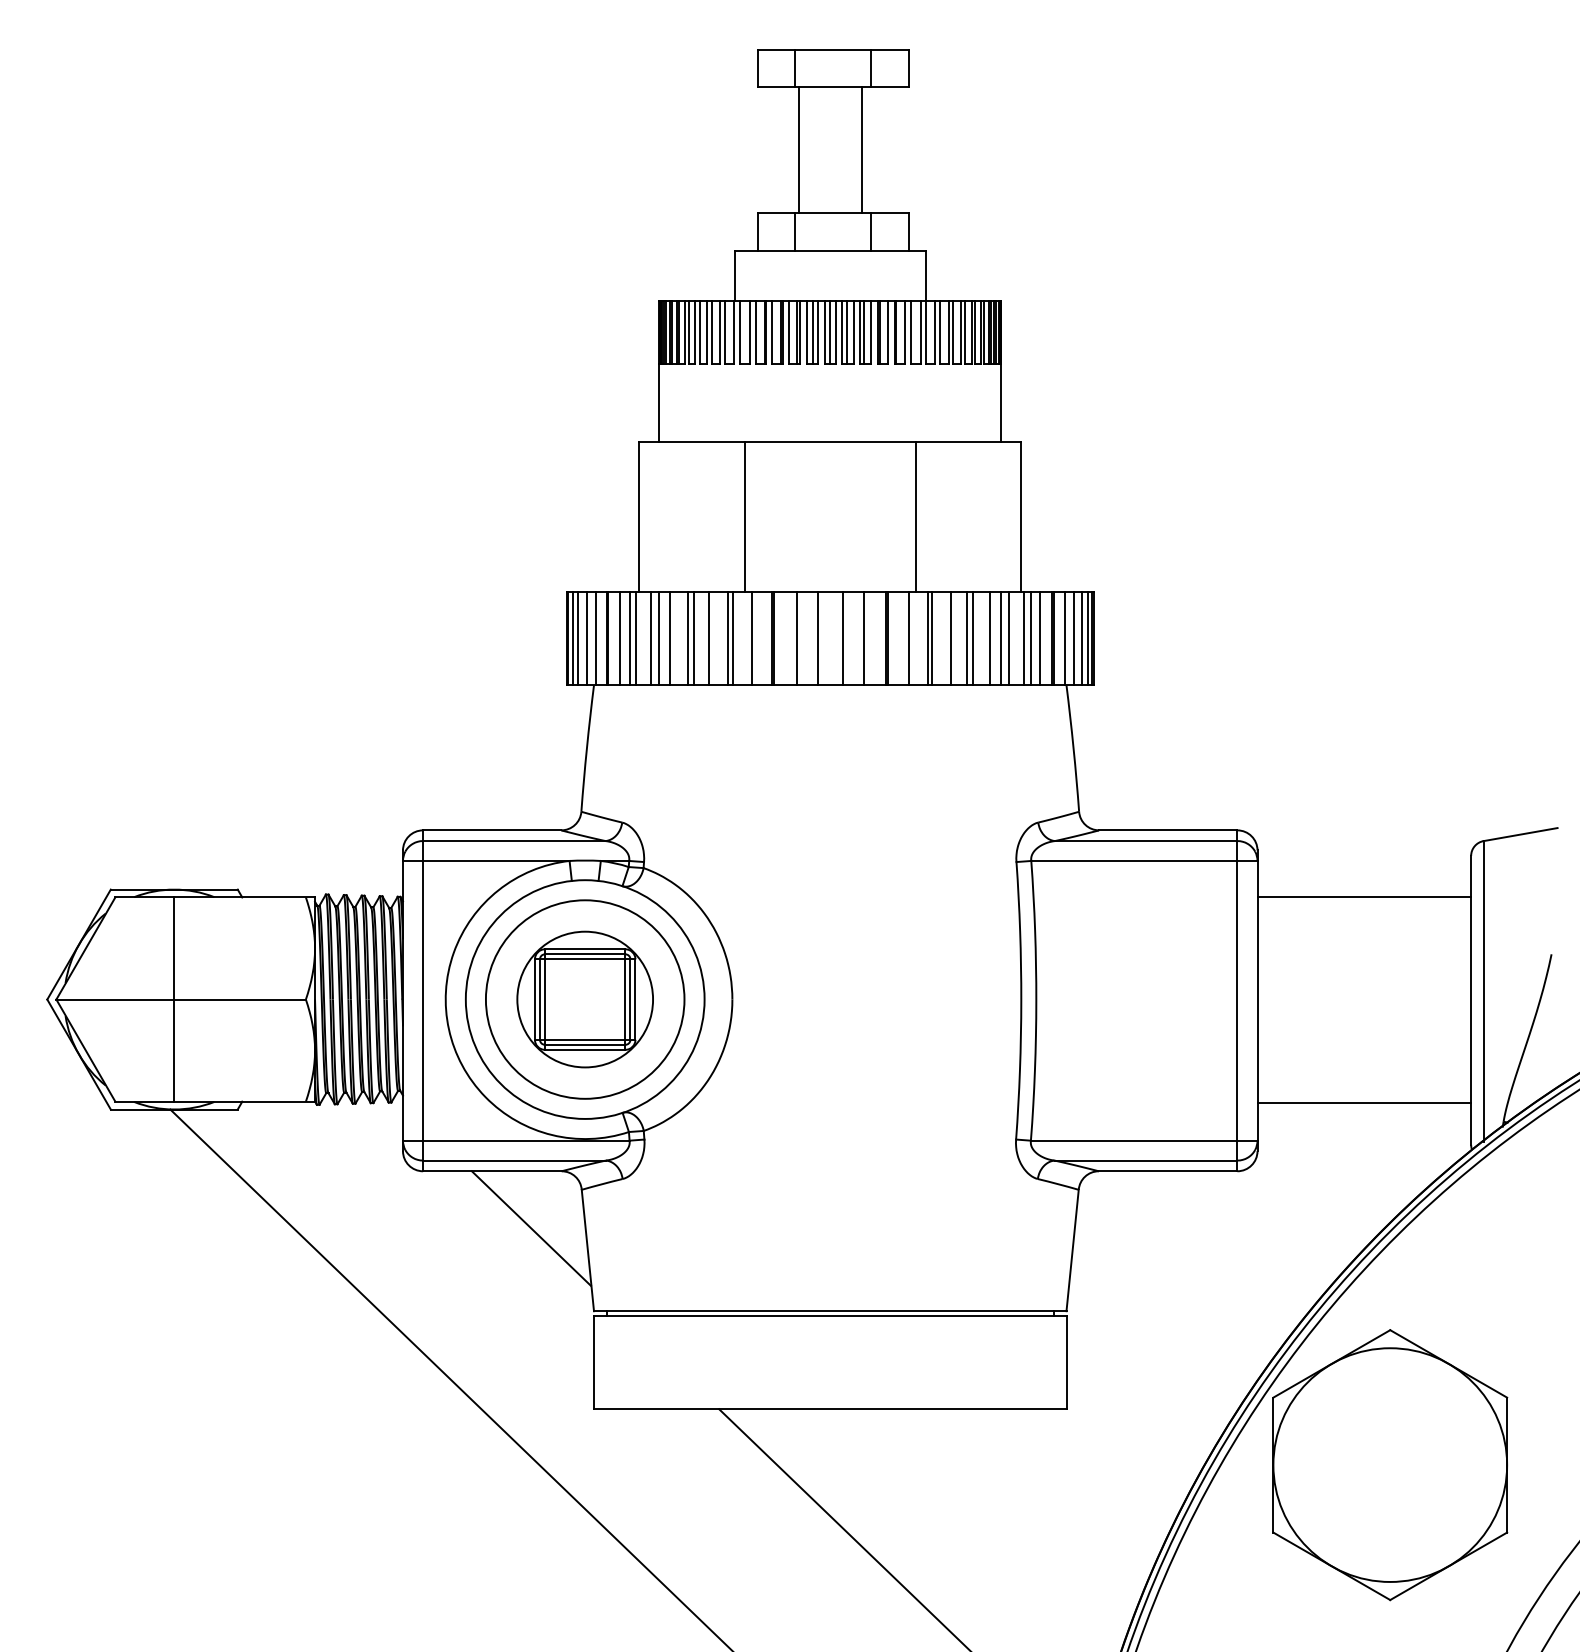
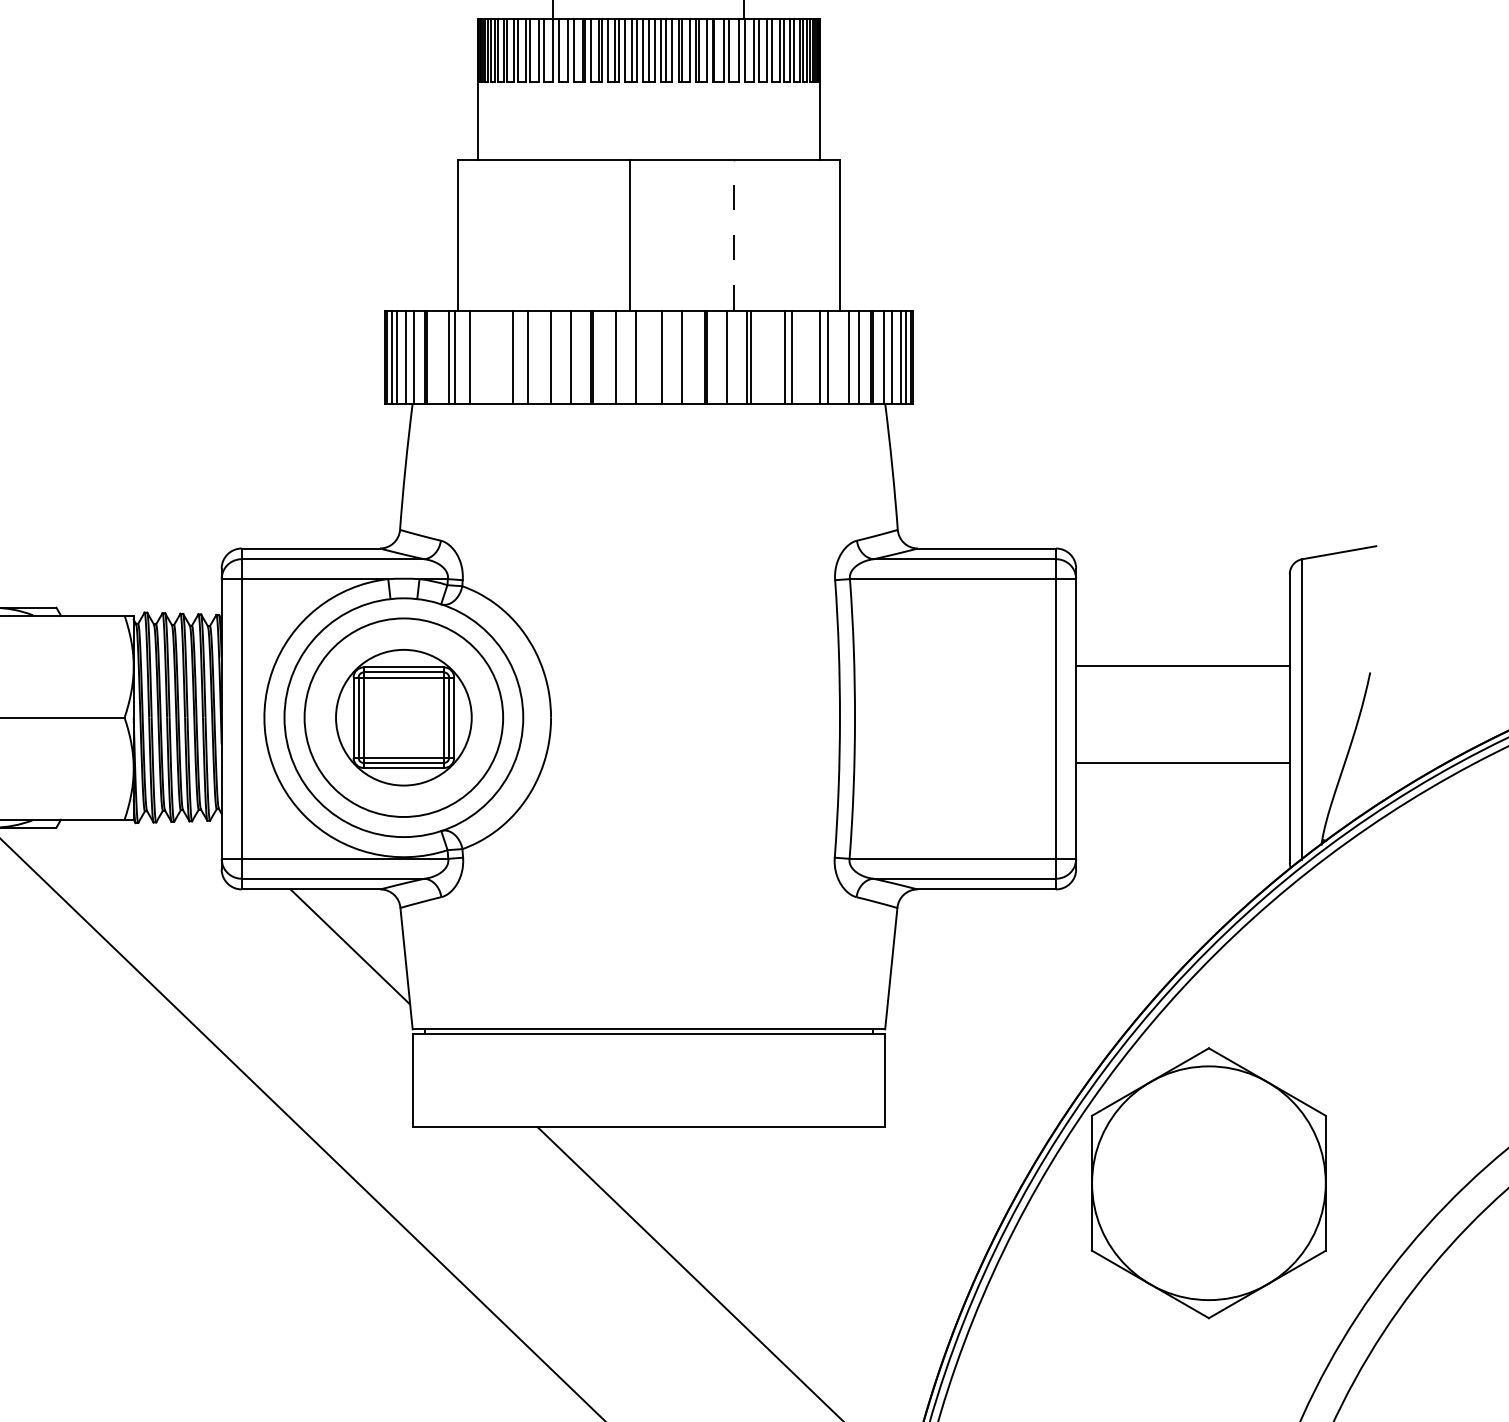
line: (744, 516) -> (629, 234), moved
line: (915, 516) -> (734, 234), solid -> dashed
line: (620, 638) -> (439, 356), removed
line: (659, 638) -> (478, 356), removed
line: (670, 638) -> (489, 356), removed
line: (687, 638) -> (506, 356), removed
line: (728, 638) -> (547, 356), removed
line: (951, 638) -> (770, 356), removed
line: (990, 638) -> (809, 356), removed
line: (1024, 638) -> (843, 356), removed
line: (1364, 897) -> (1183, 666), moved
line: (1364, 1103) -> (1183, 762), moved

